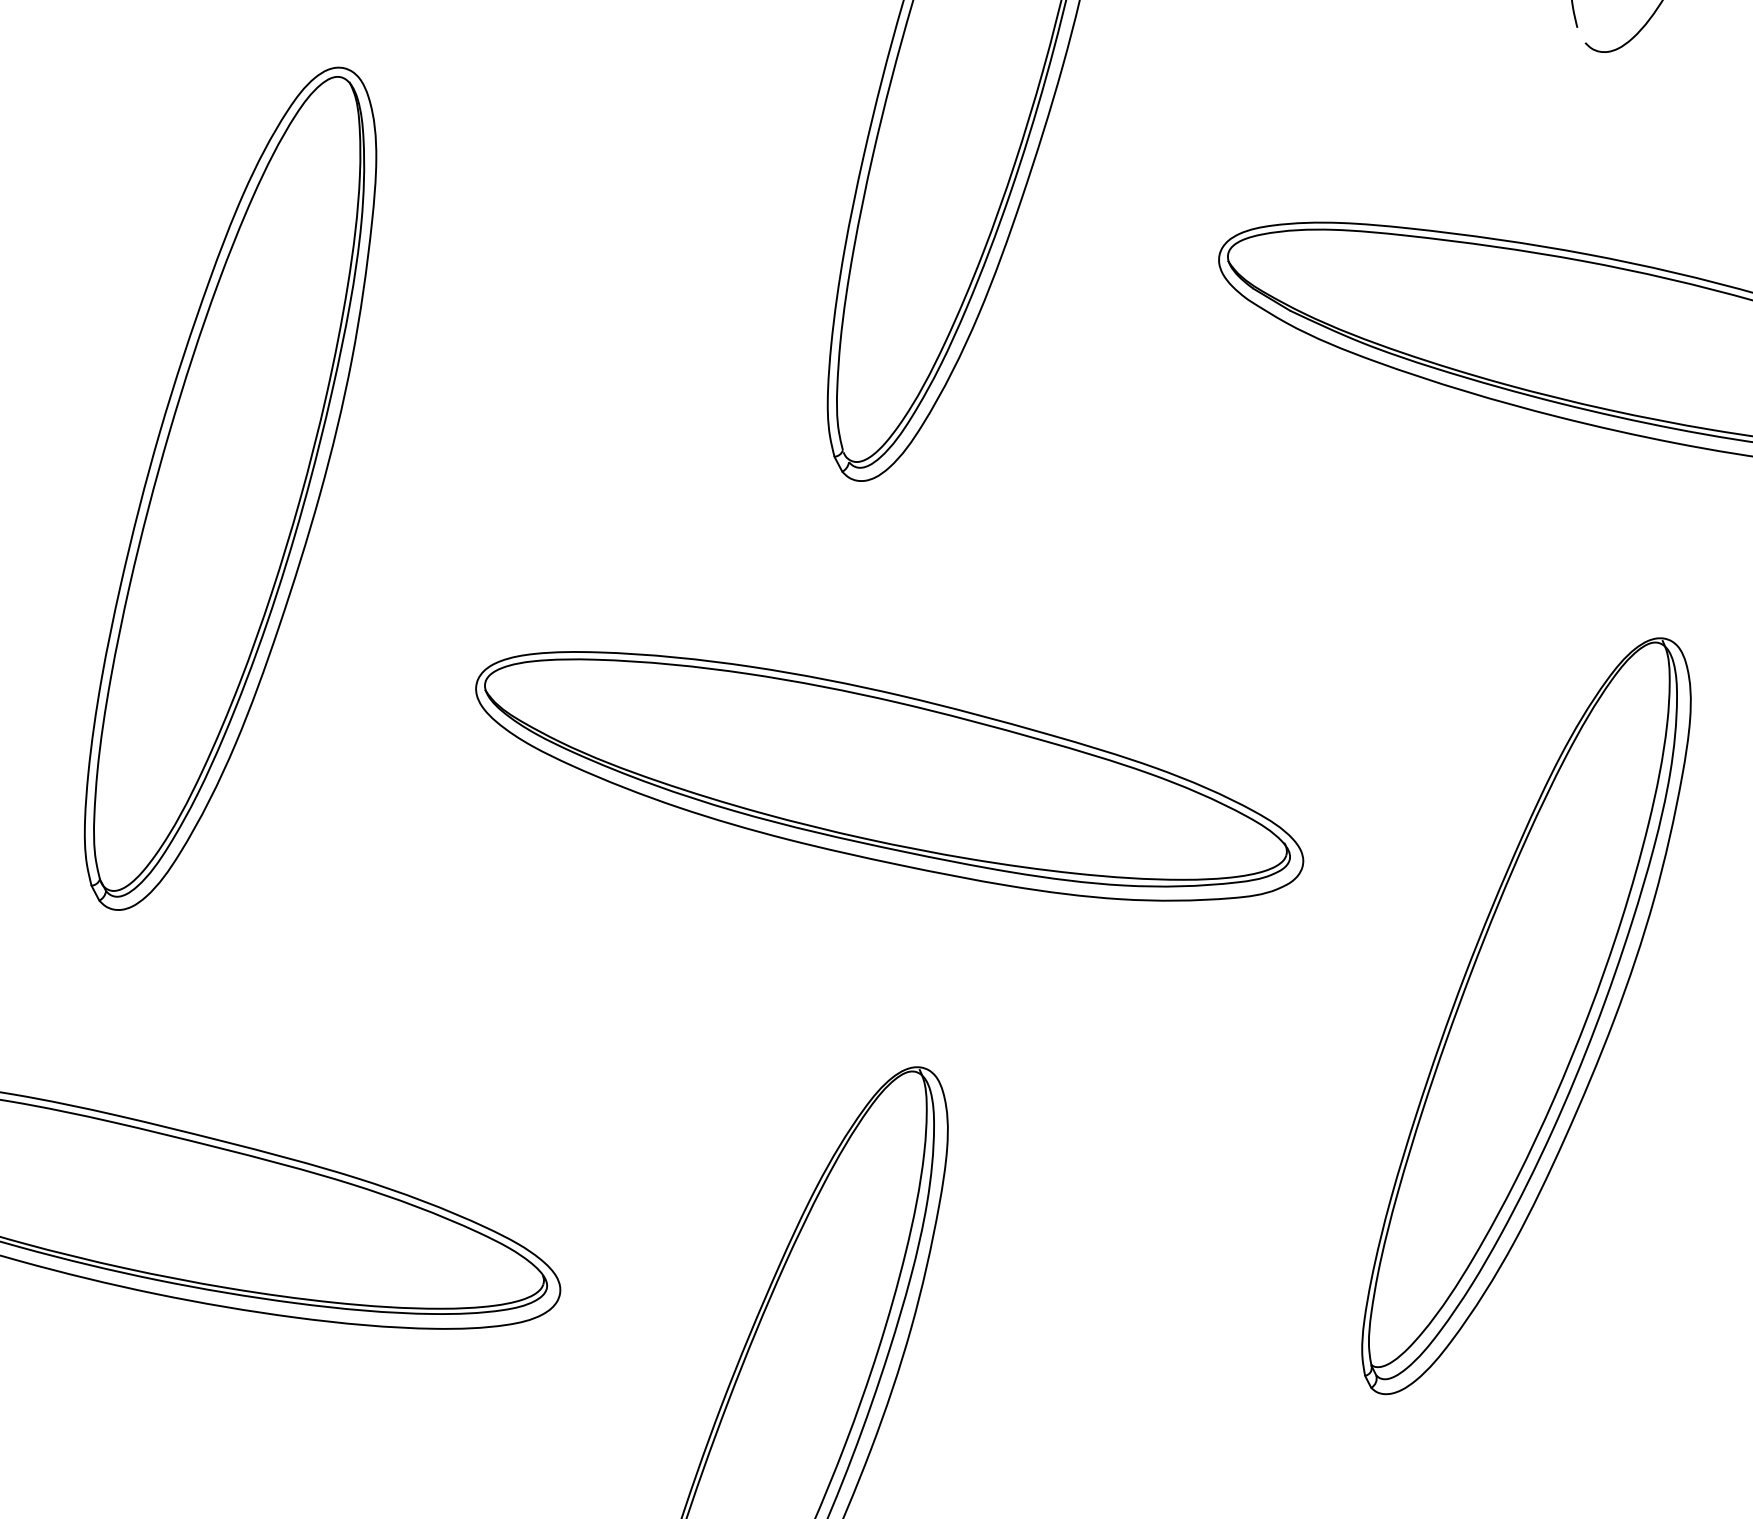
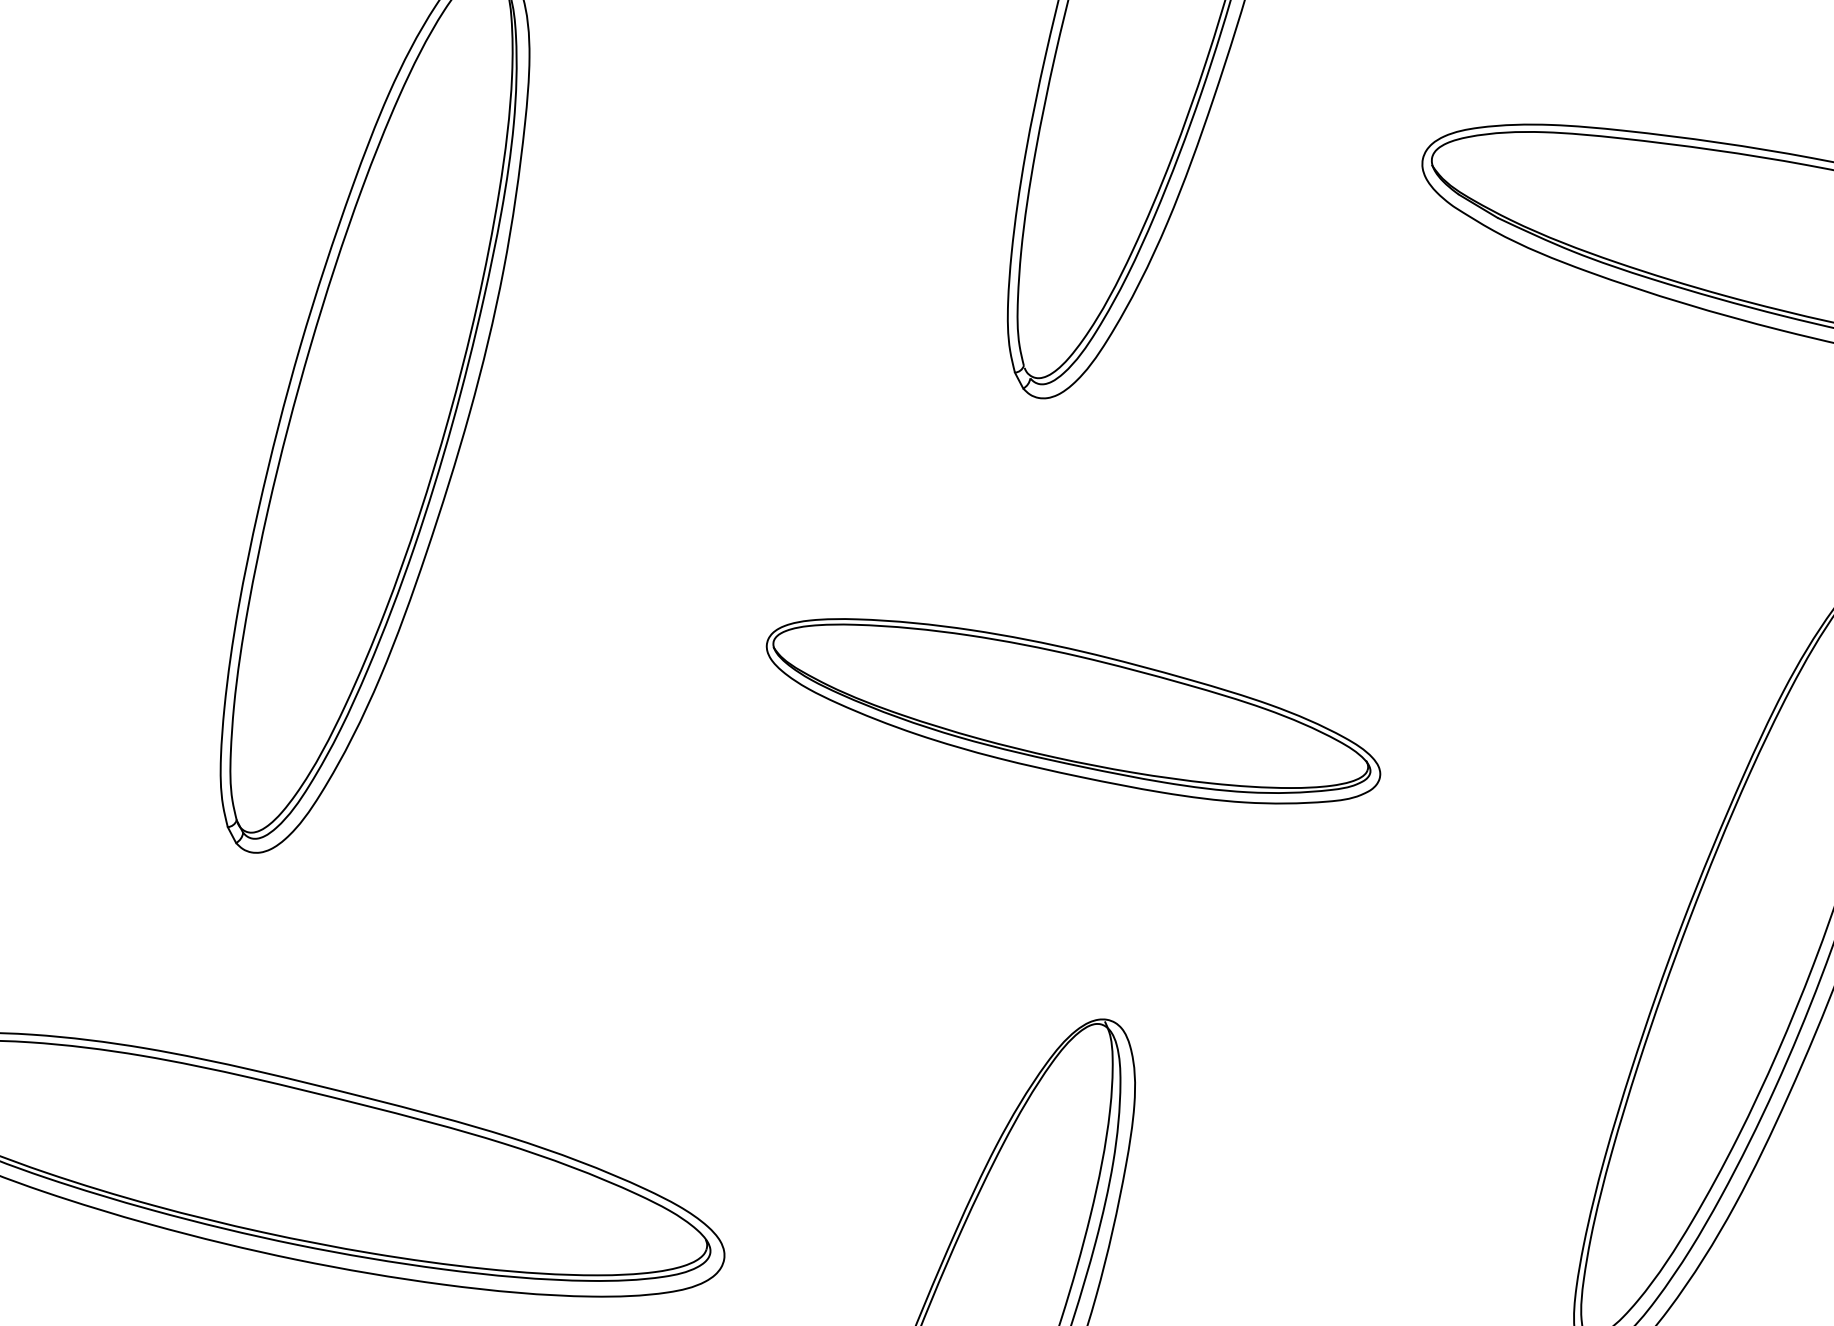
part: (889, 776) -> (1073, 711), size x0.7

